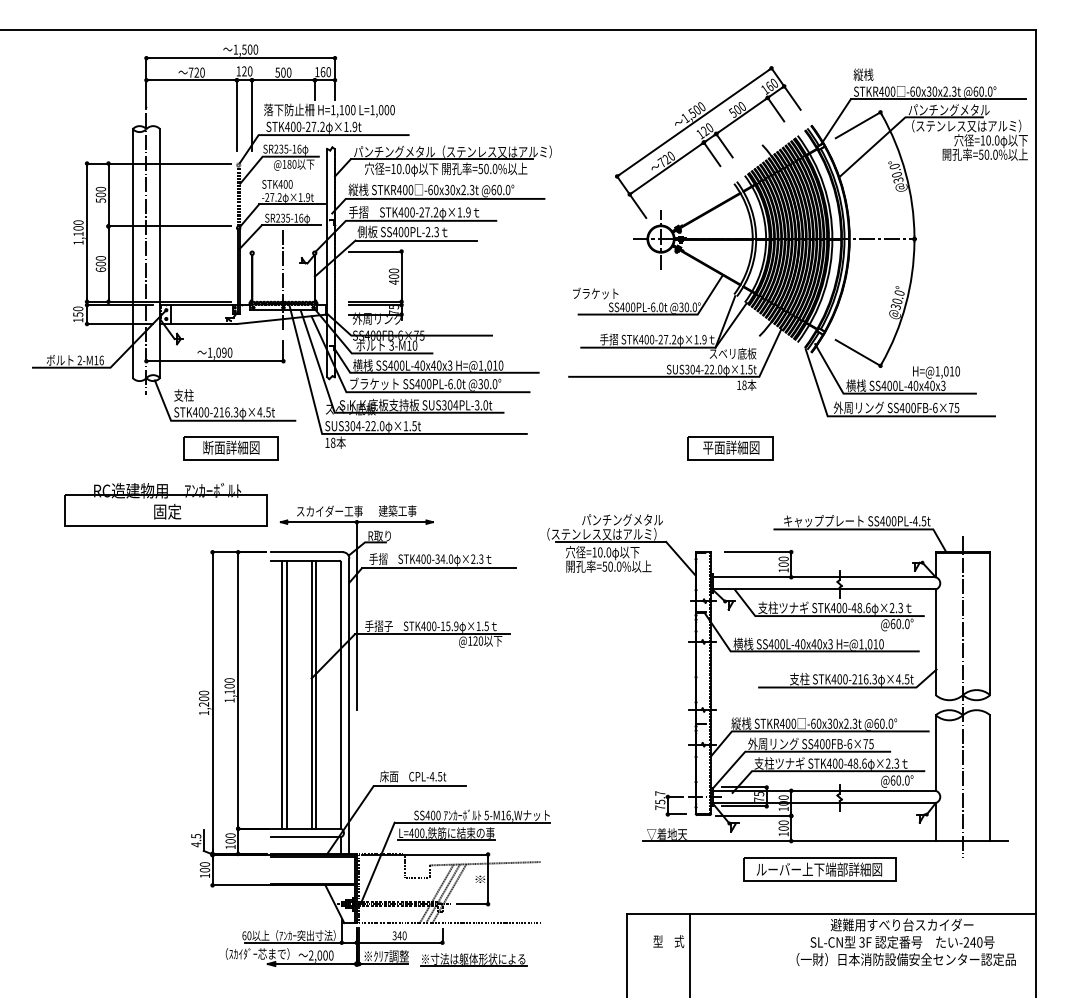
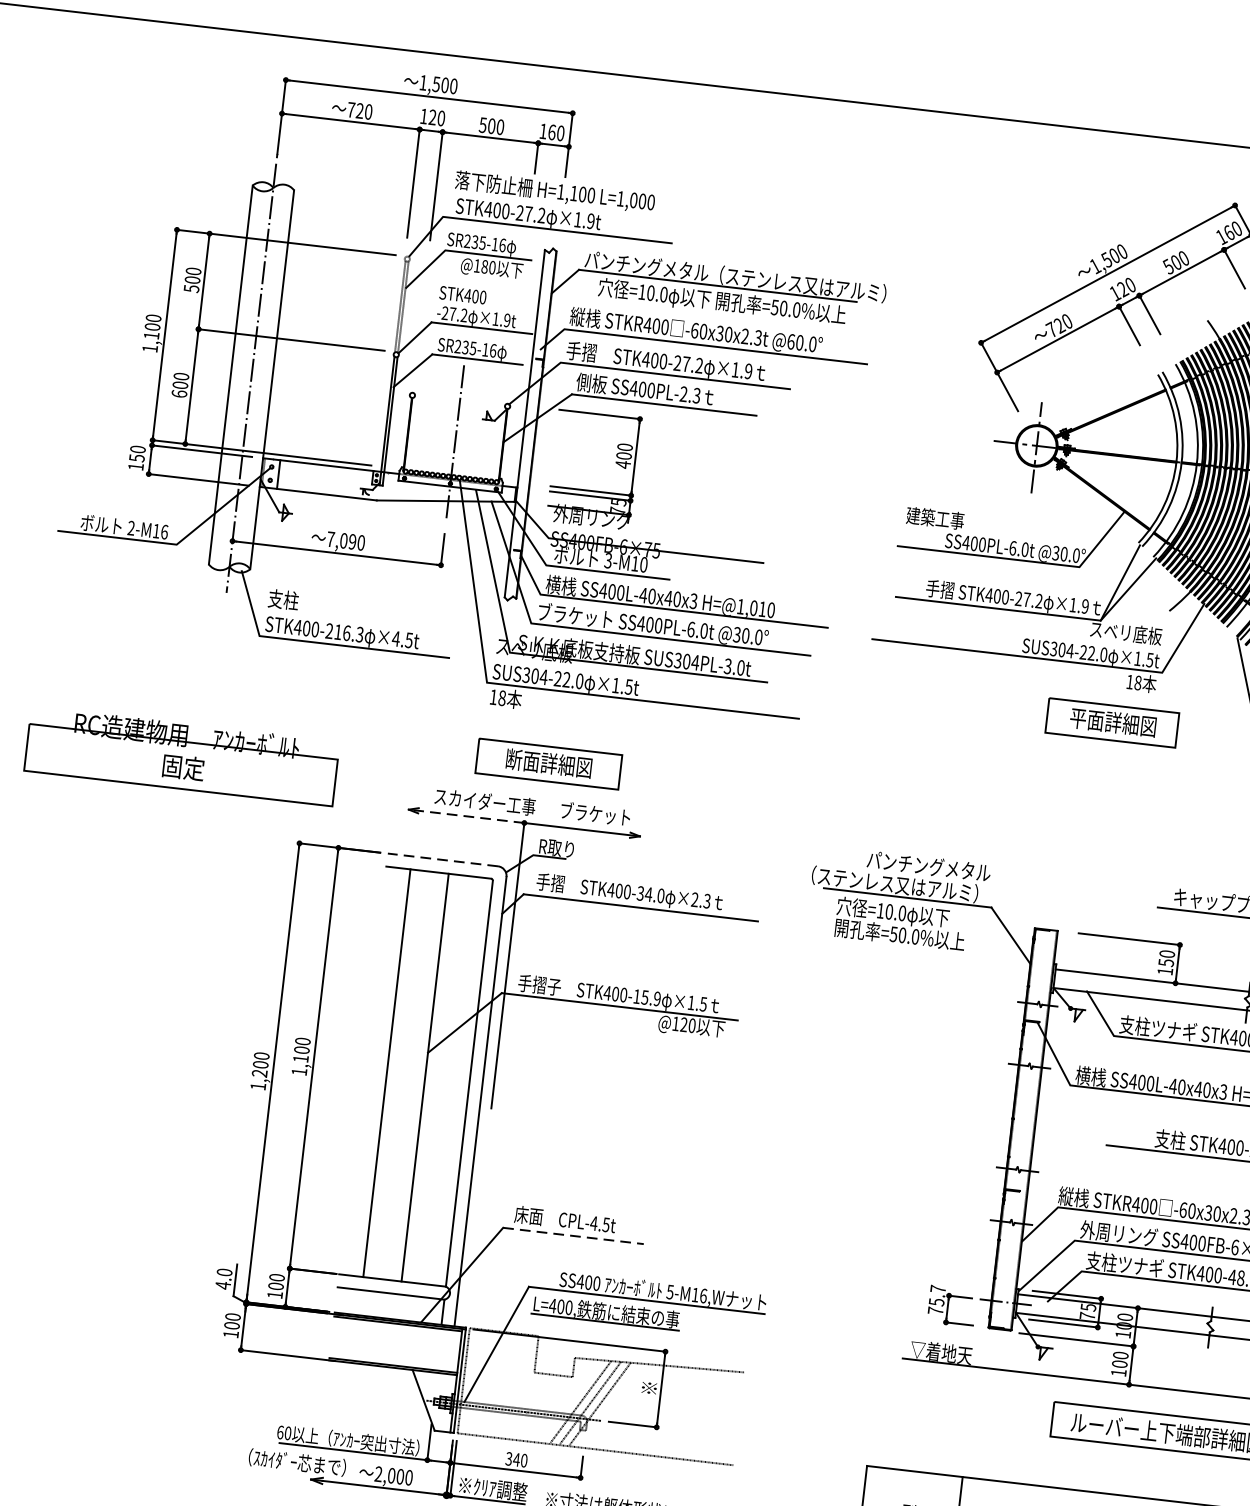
text: (596, 293) -> (929, 517), ブラケット -> 建築工事
text: (209, 352) -> (330, 538), 1,090 -> 7,090
part: (230, 448) -> (547, 764), moved
part: (730, 448) -> (1111, 723), moved
part: (165, 504) -> (181, 756), moved
text: (401, 510) -> (594, 813), 建築工事 -> ブラケット
line: (318, 522) -> (465, 816), solid -> dashed
line: (306, 552) -> (442, 860), solid -> dashed
text: (783, 564) -> (1165, 962), 100 -> 150
line: (282, 694) -> (380, 1072), removed
line: (315, 694) -> (431, 1077), removed
line: (420, 786) -> (574, 1236), solid -> dashed
text: (196, 835) -> (225, 1271), 4.5 -> 4.0

